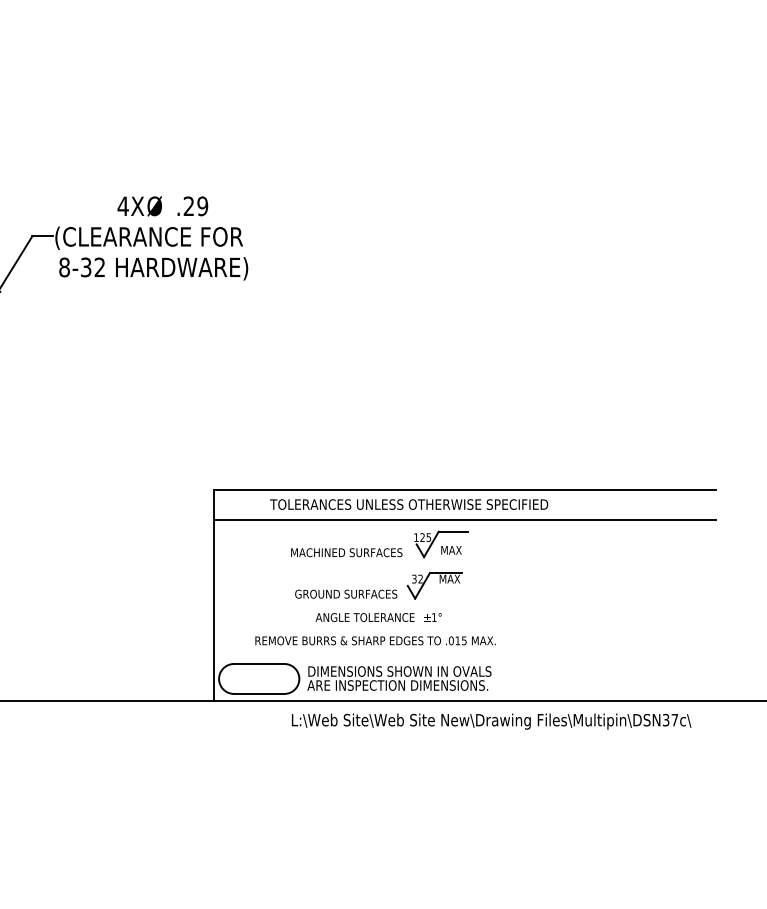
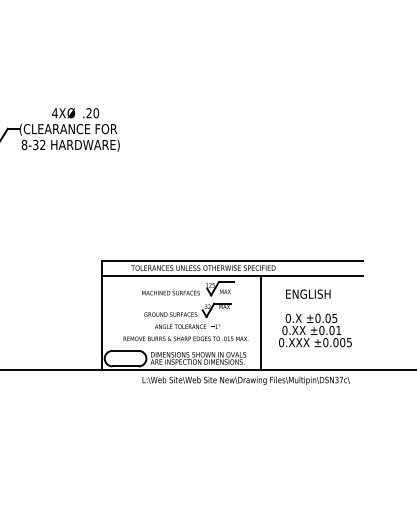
text: (201, 206) -> (95, 113), .29 -> .20
part: (624, 601) -> (315, 318), added
line: (520, 611) -> (261, 323), added

